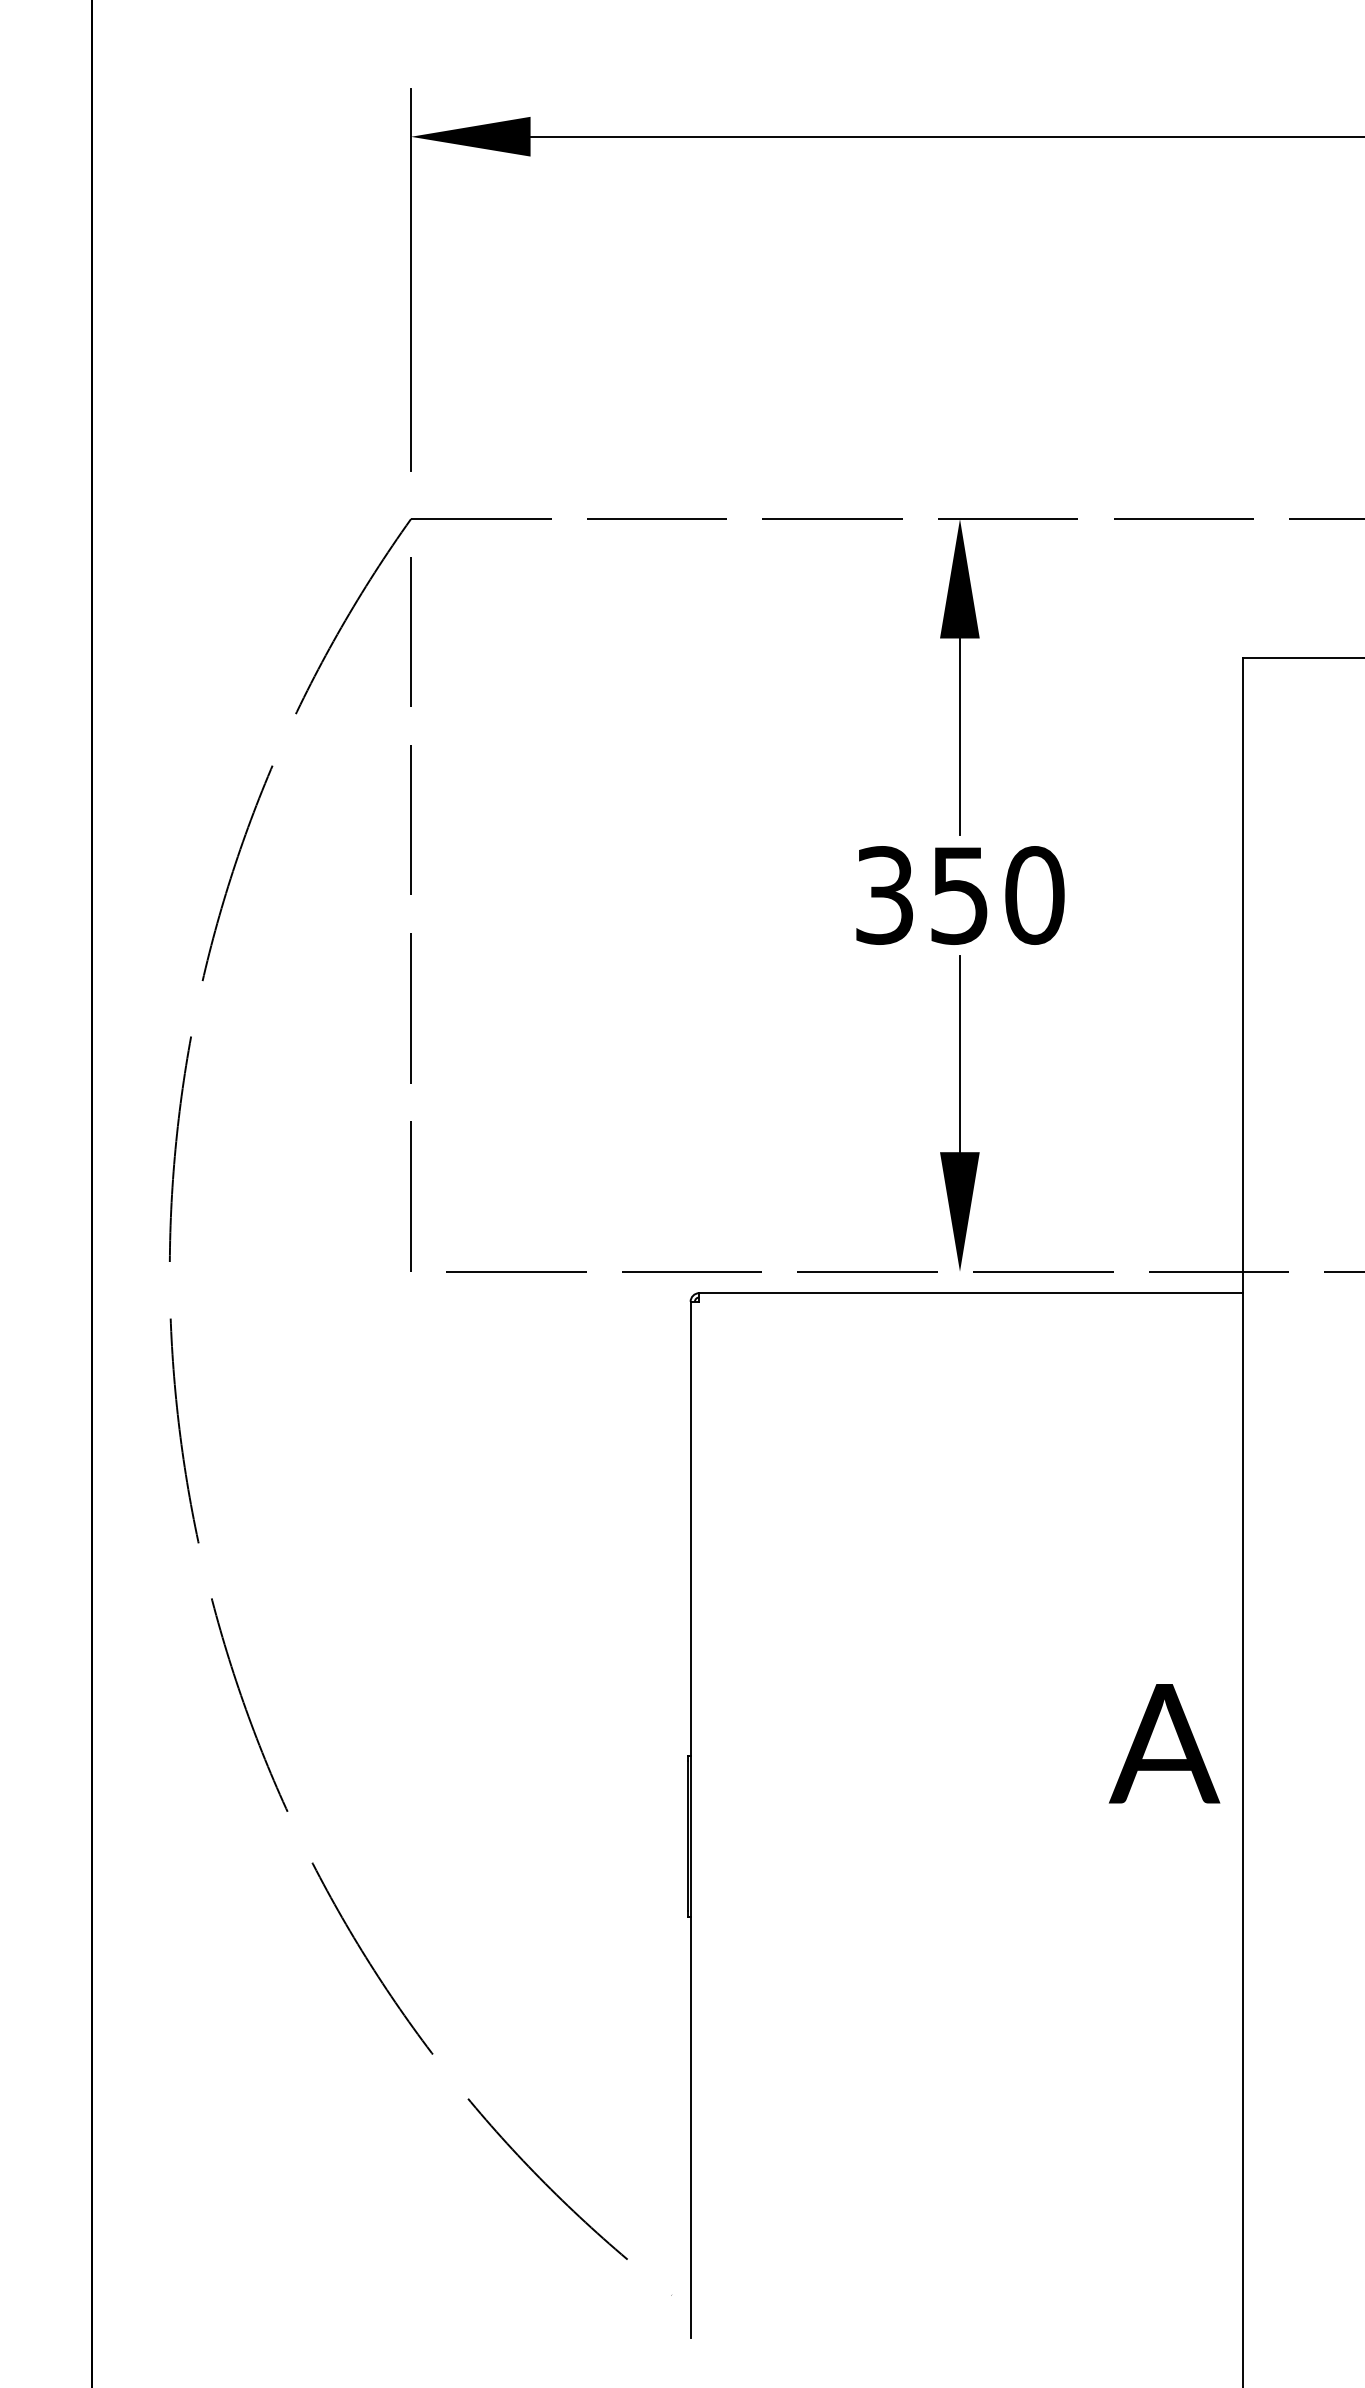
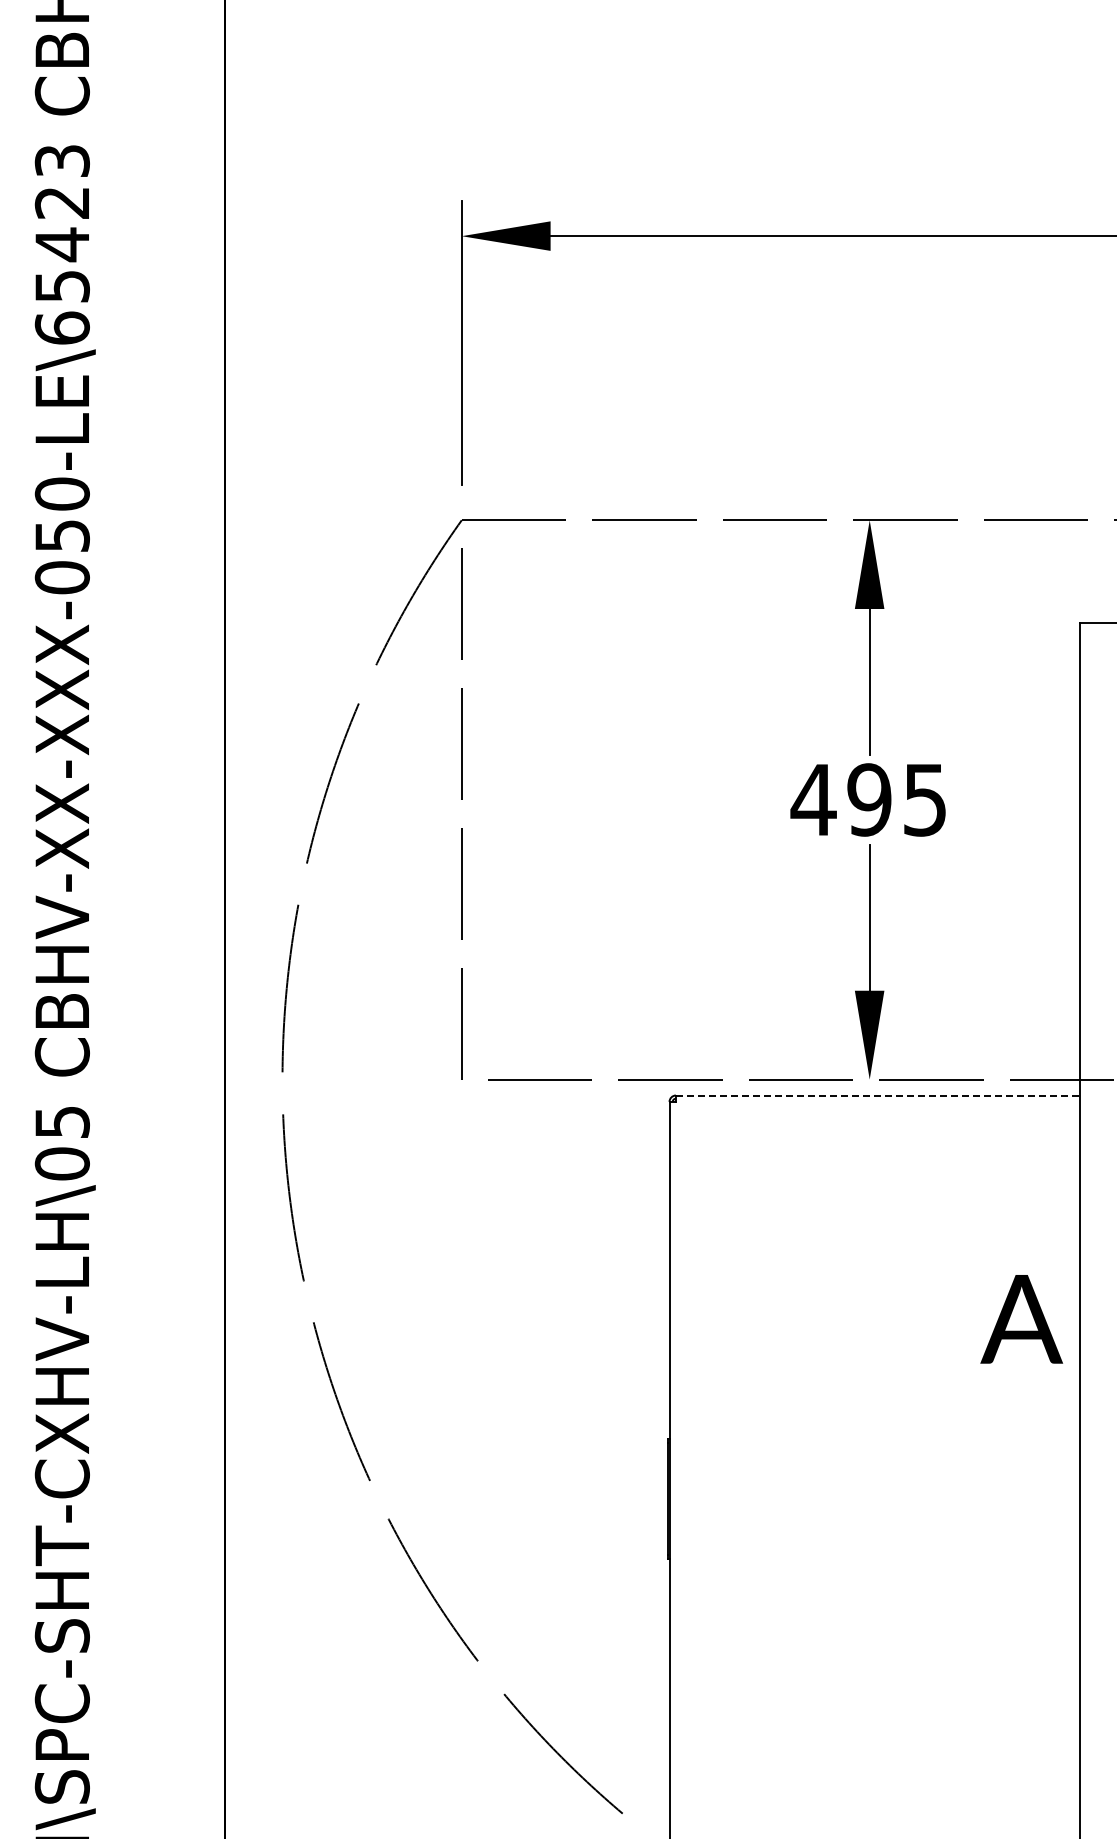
text: (958, 894) -> (868, 799), 350 -> 495
line: (970, 1293) -> (877, 1095), solid -> dashed
text: (1164, 1743) -> (1021, 1319), moved

